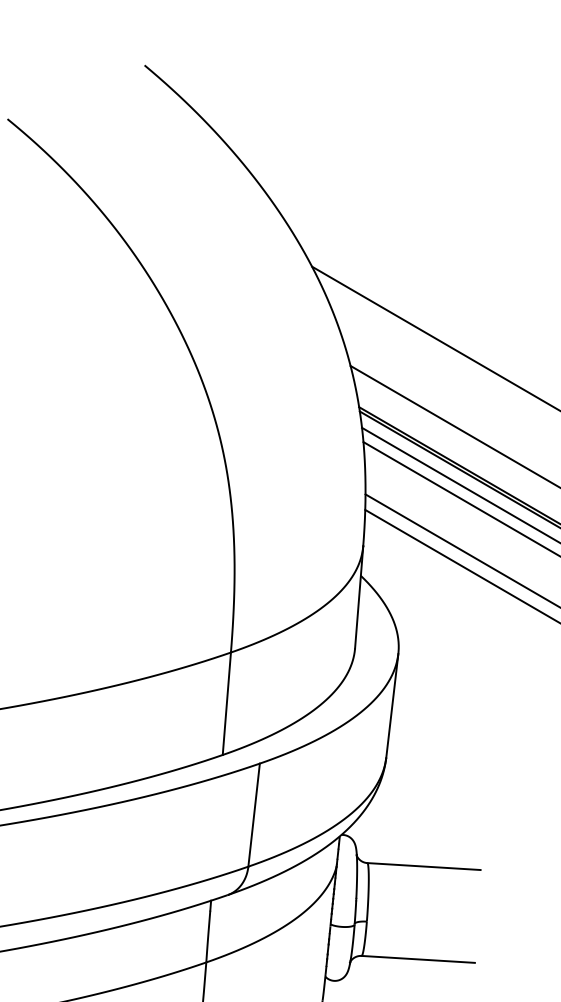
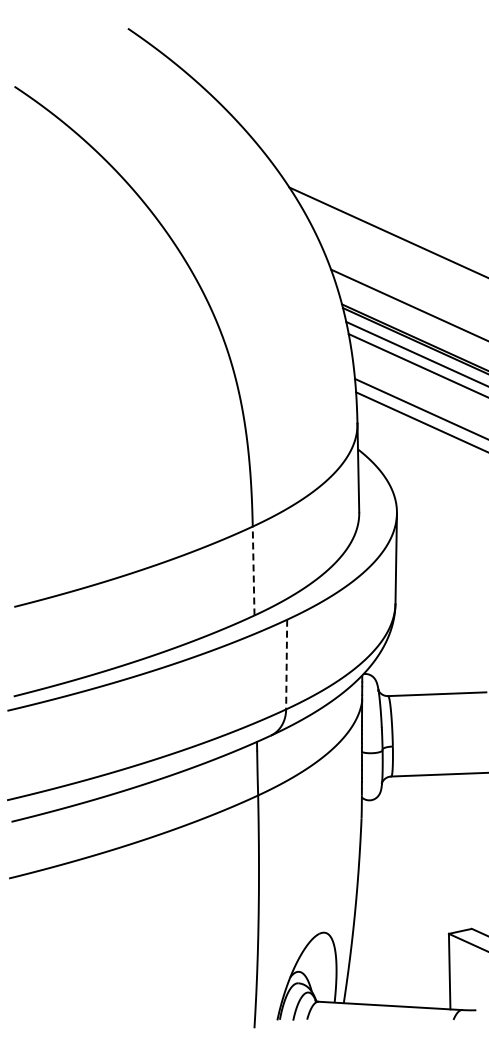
line: (226, 703) -> (253, 570), solid -> dashed
line: (253, 815) -> (286, 664), solid -> dashed

